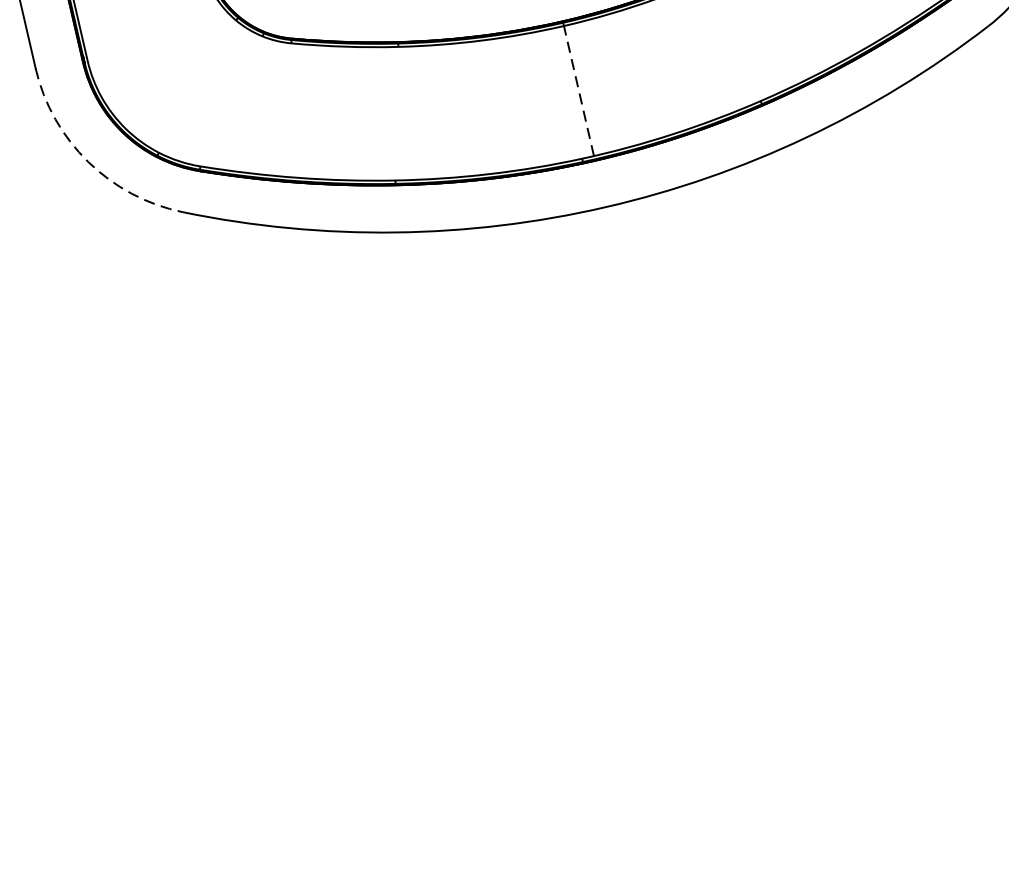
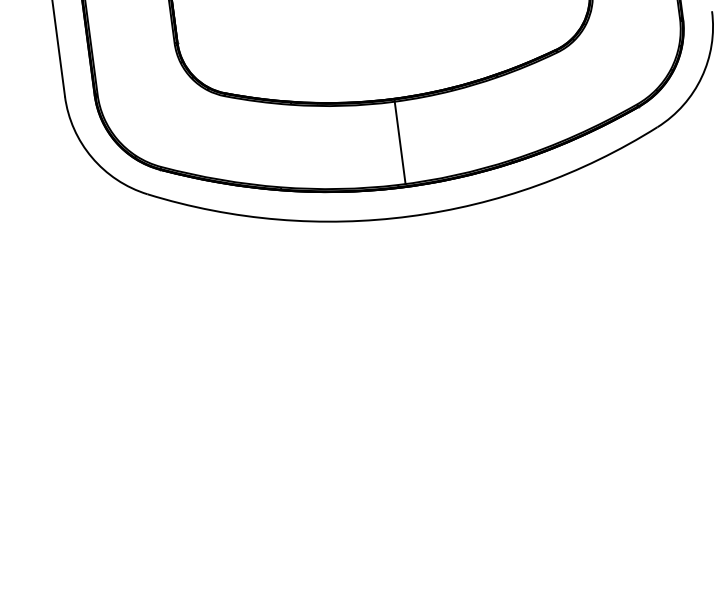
line: (579, 90) -> (400, 142), dashed -> solid
arc: (87, 161) -> (91, 157), dashed -> solid

